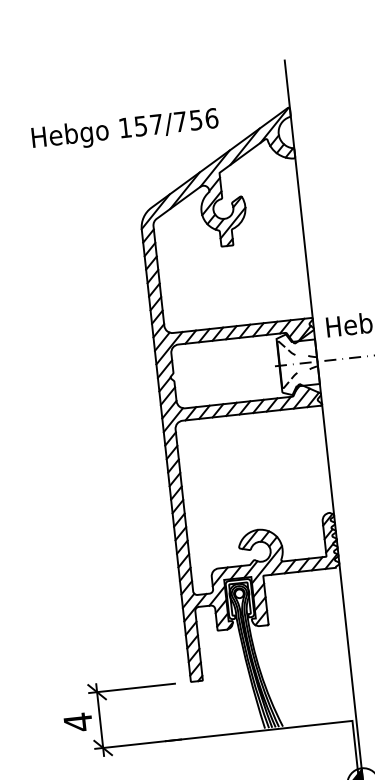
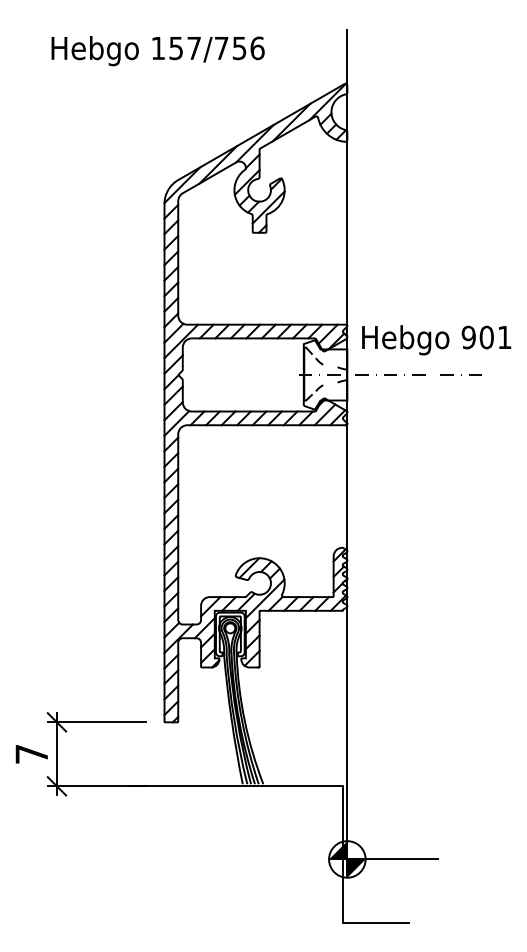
text: (124, 130) -> (157, 51), moved
text: (77, 721) -> (31, 753), 4 -> 7

